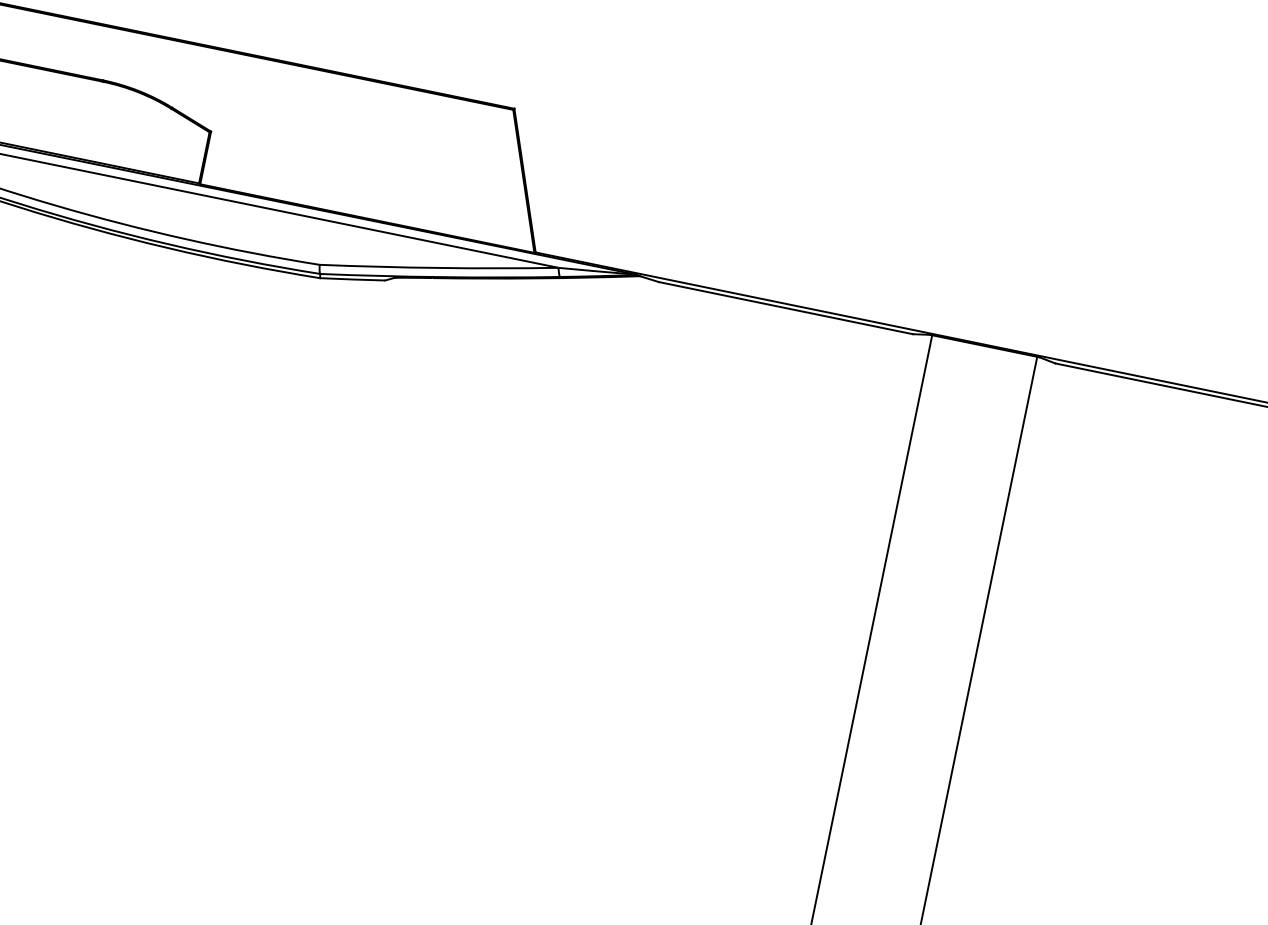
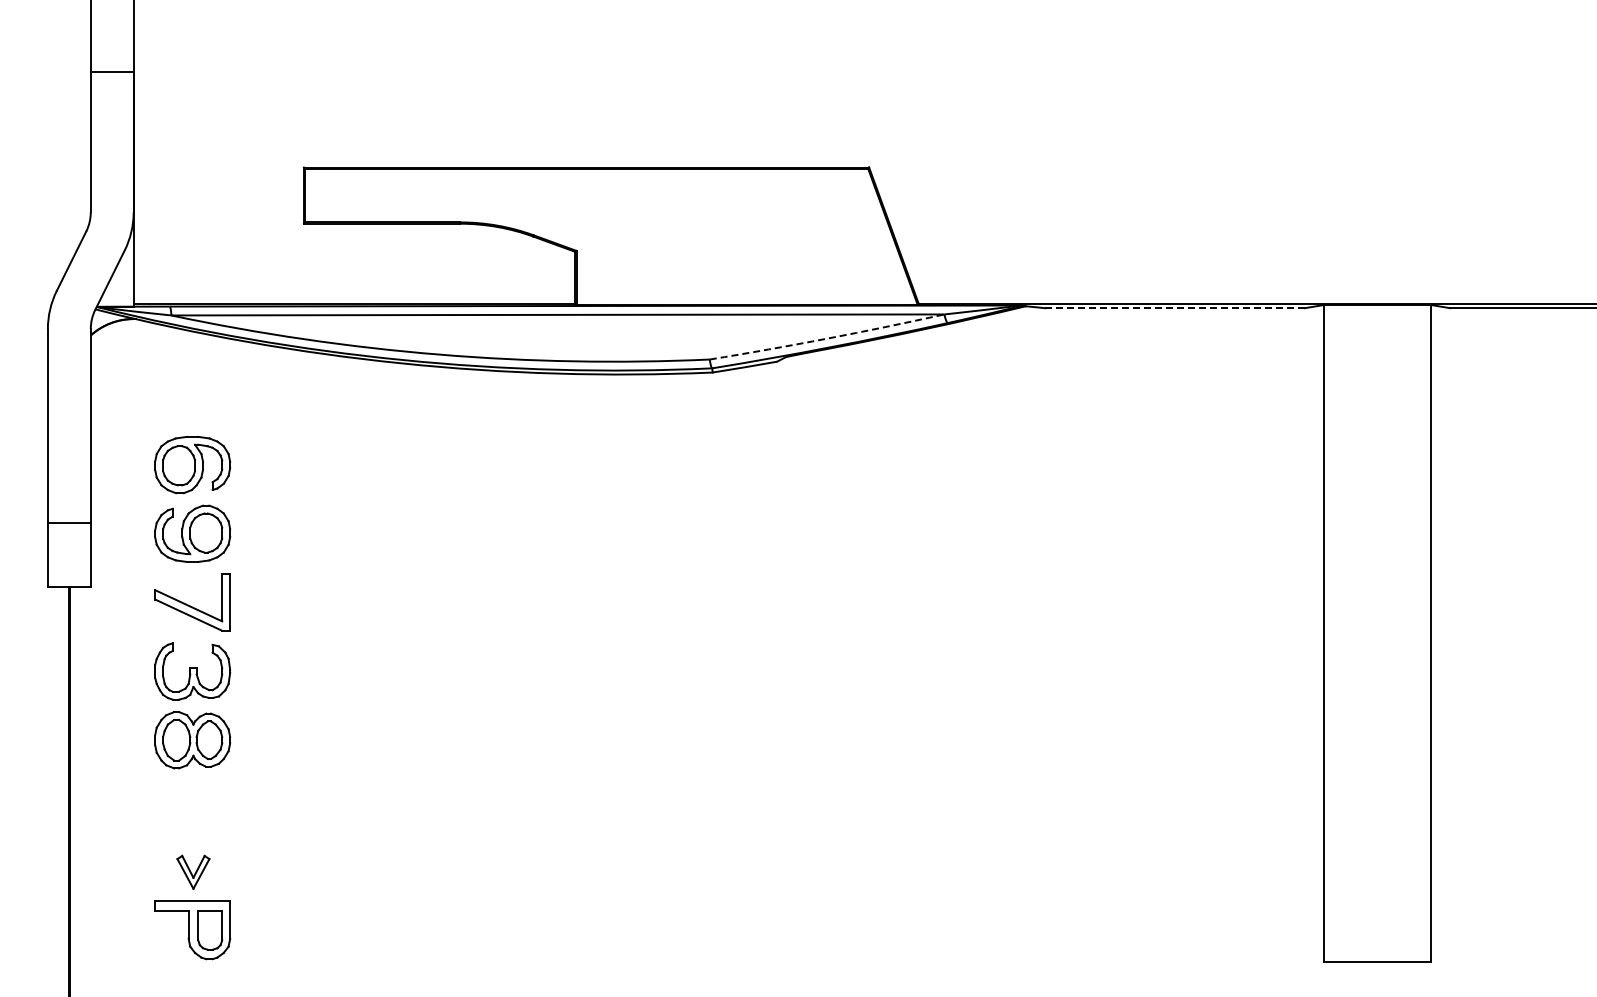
arc: (439, 267) -> (827, 338), solid -> dashed
line: (786, 308) -> (1175, 308), solid -> dashed

